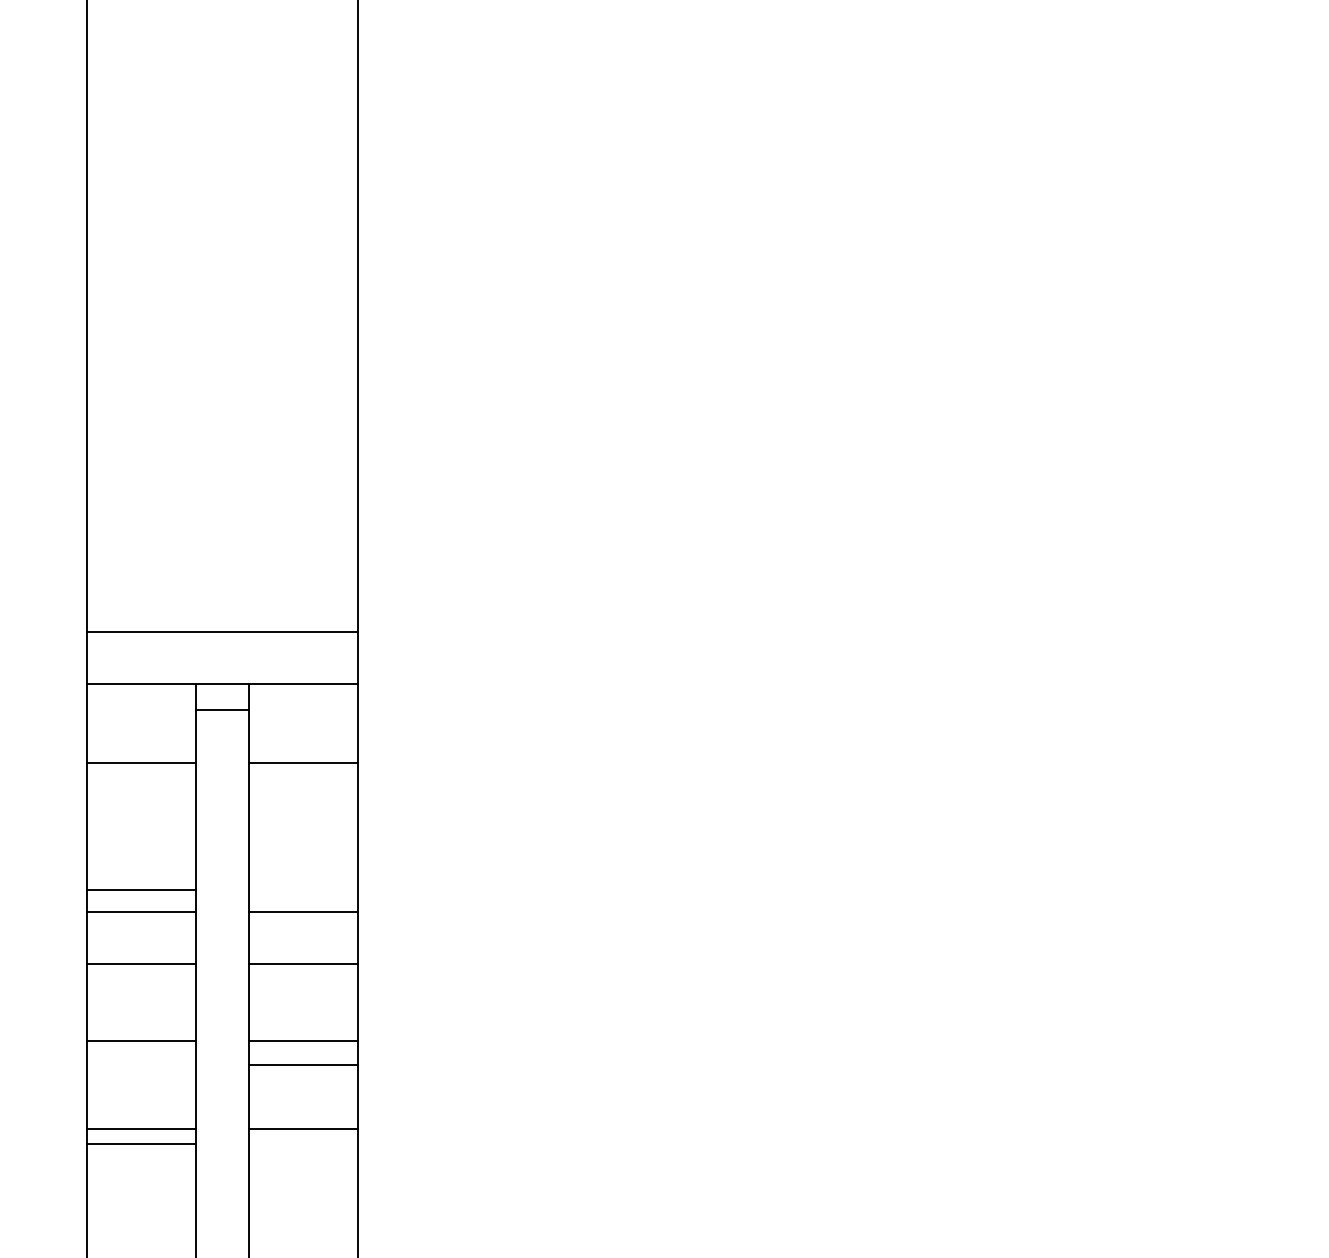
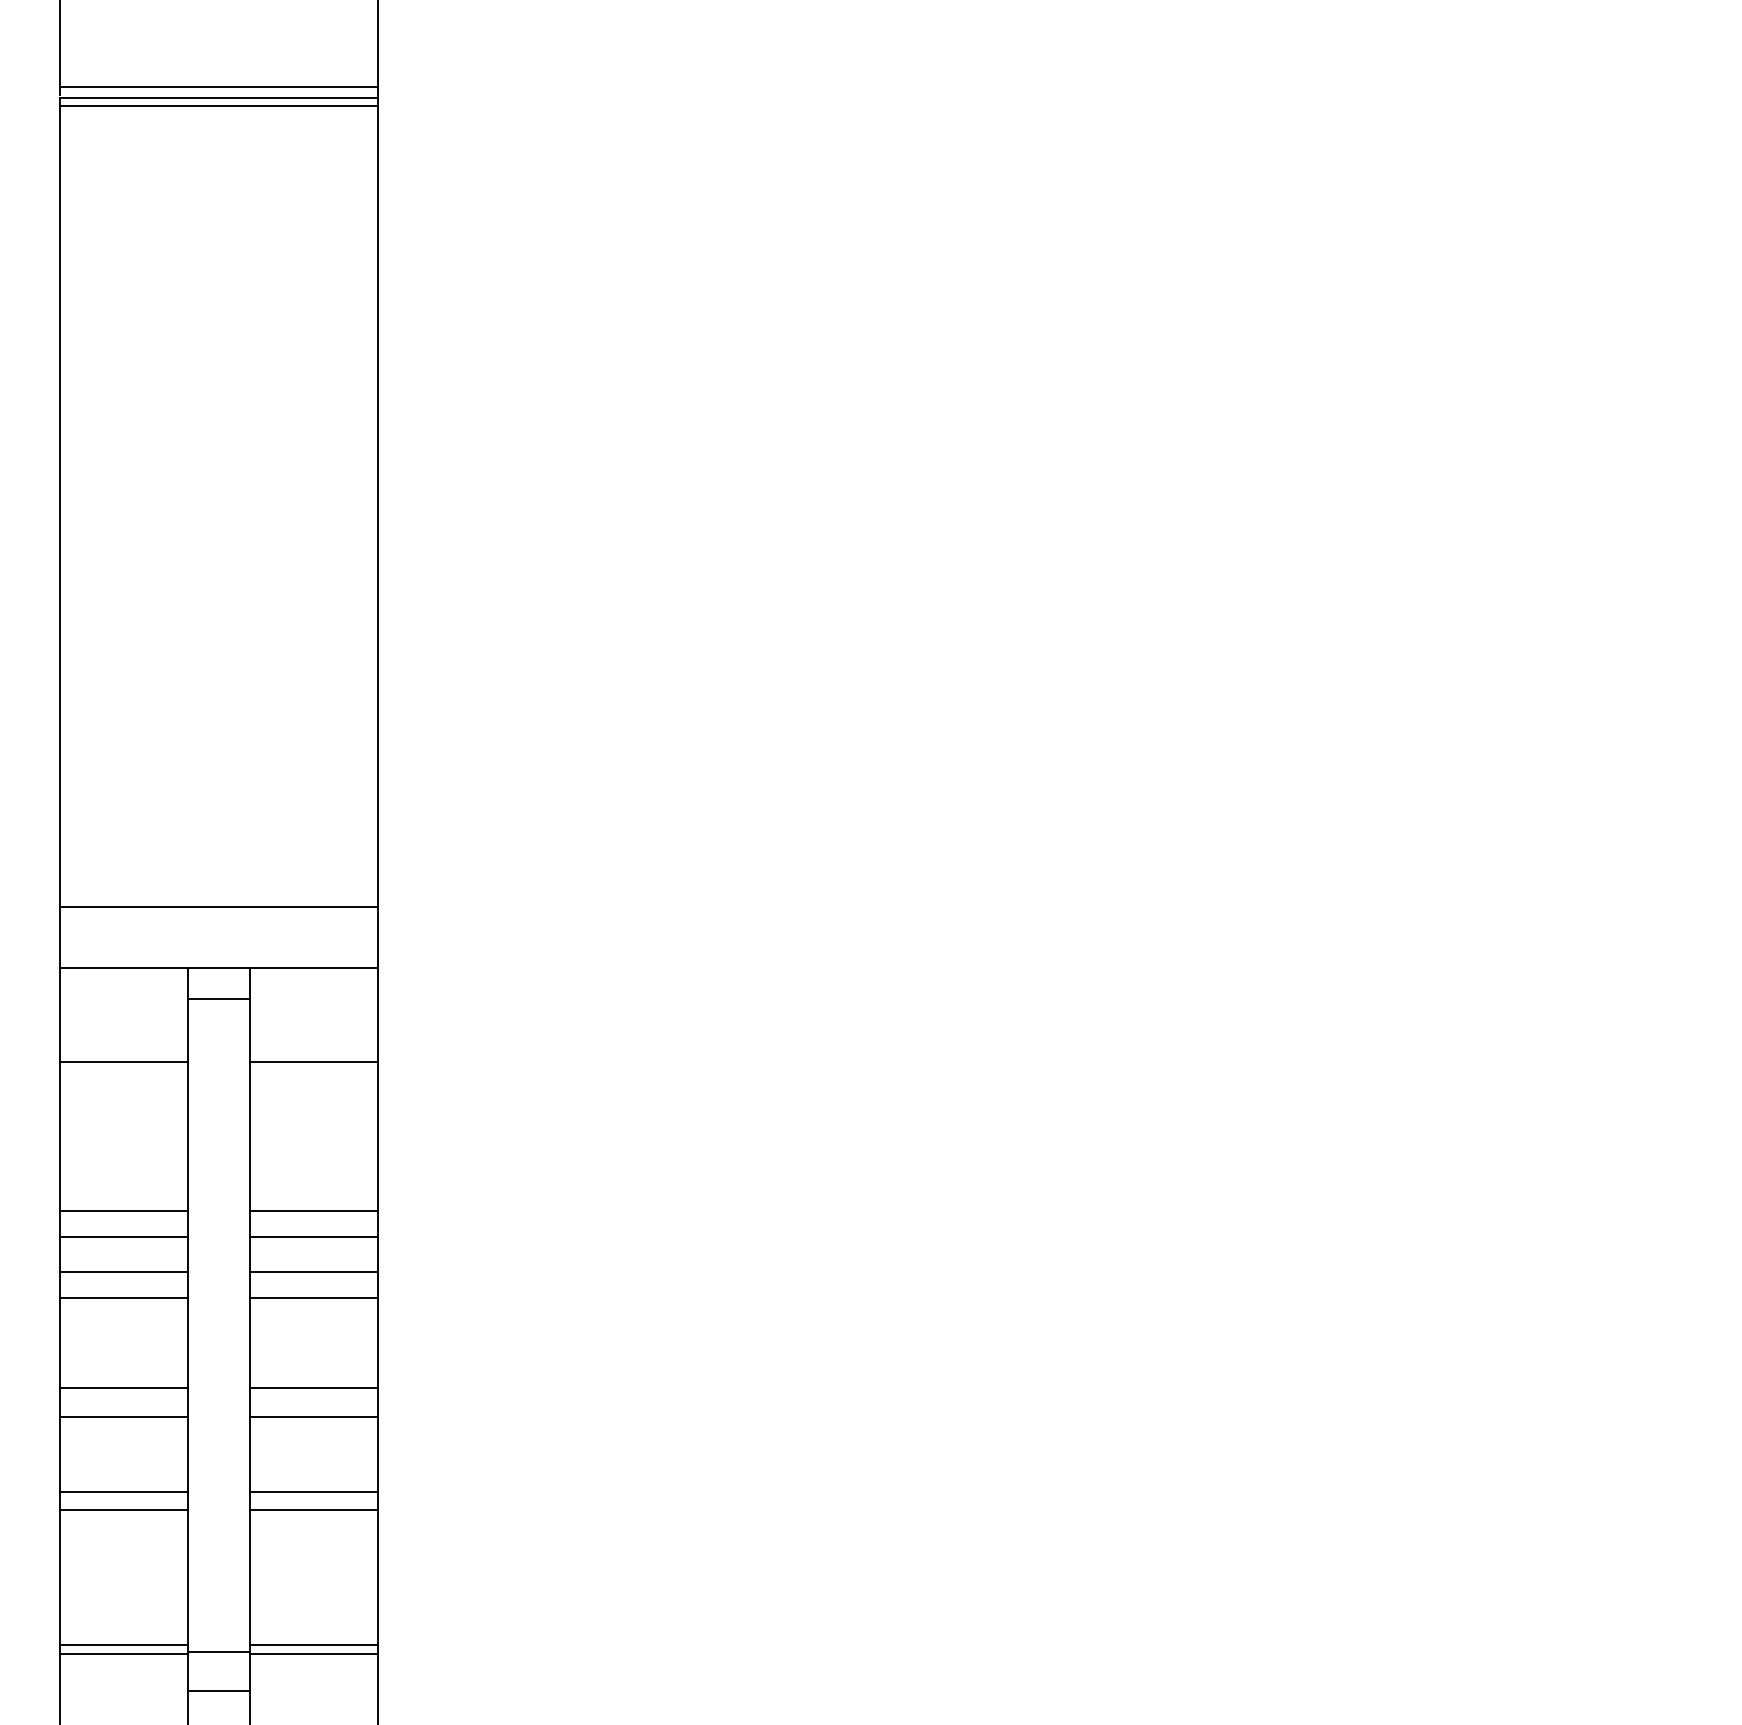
line: (302, 889) -> (313, 1210), added
line: (141, 942) -> (123, 1272), added
line: (302, 942) -> (313, 1272), added
line: (141, 1065) -> (123, 1417), added
line: (302, 1143) -> (313, 1509), added

